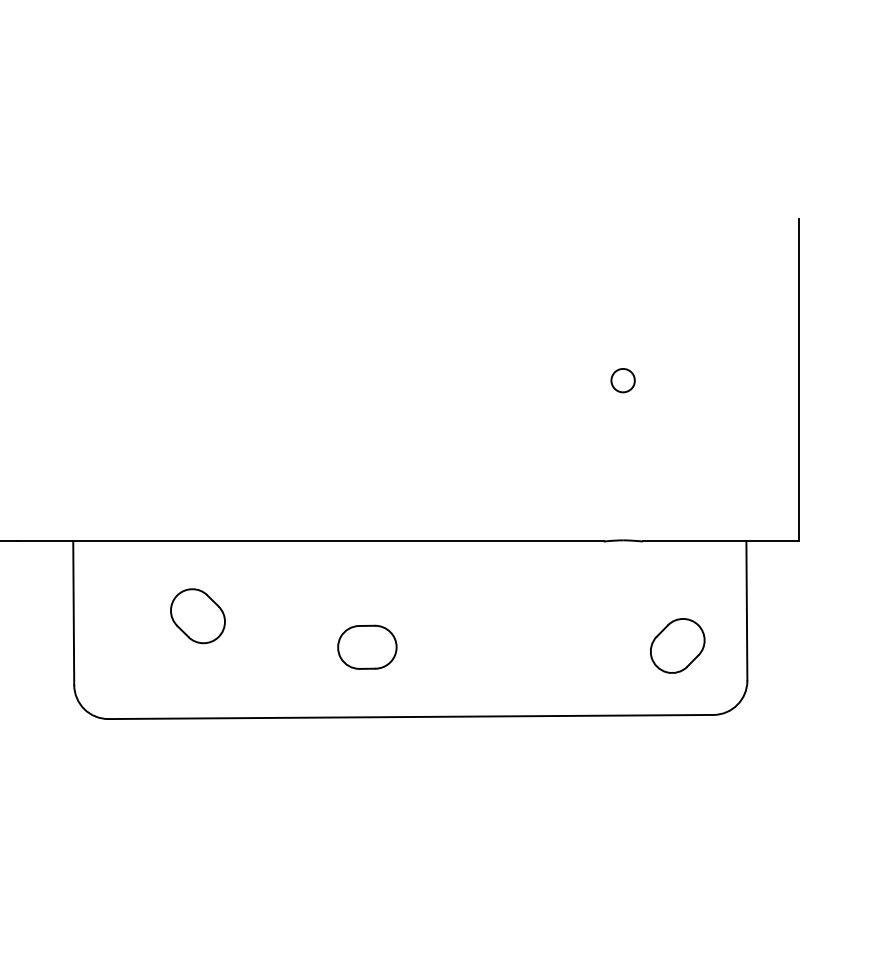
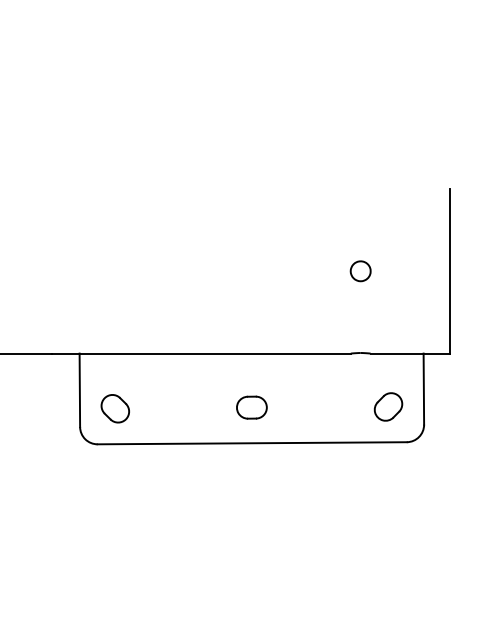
part: (622, 380) -> (360, 271), size x1.67
part: (196, 615) -> (114, 408), moved
part: (366, 647) -> (251, 407), moved

